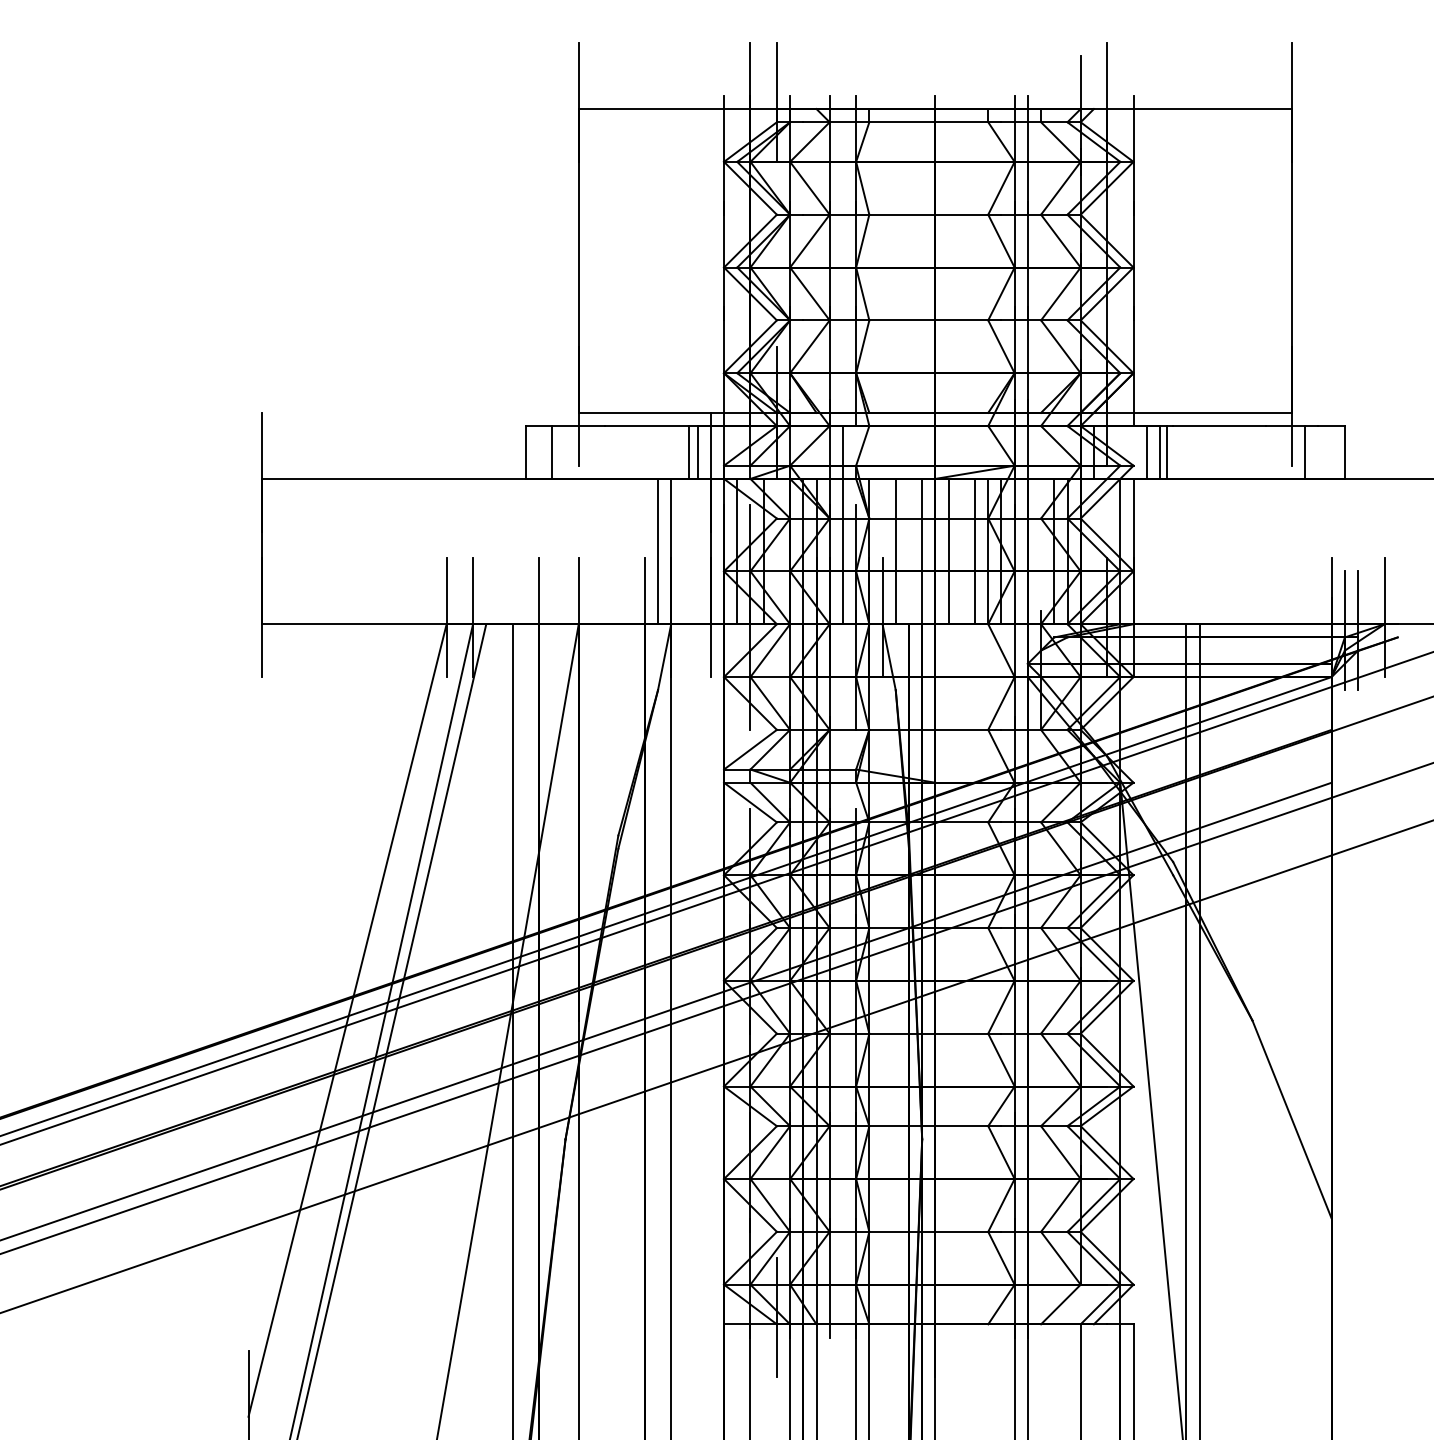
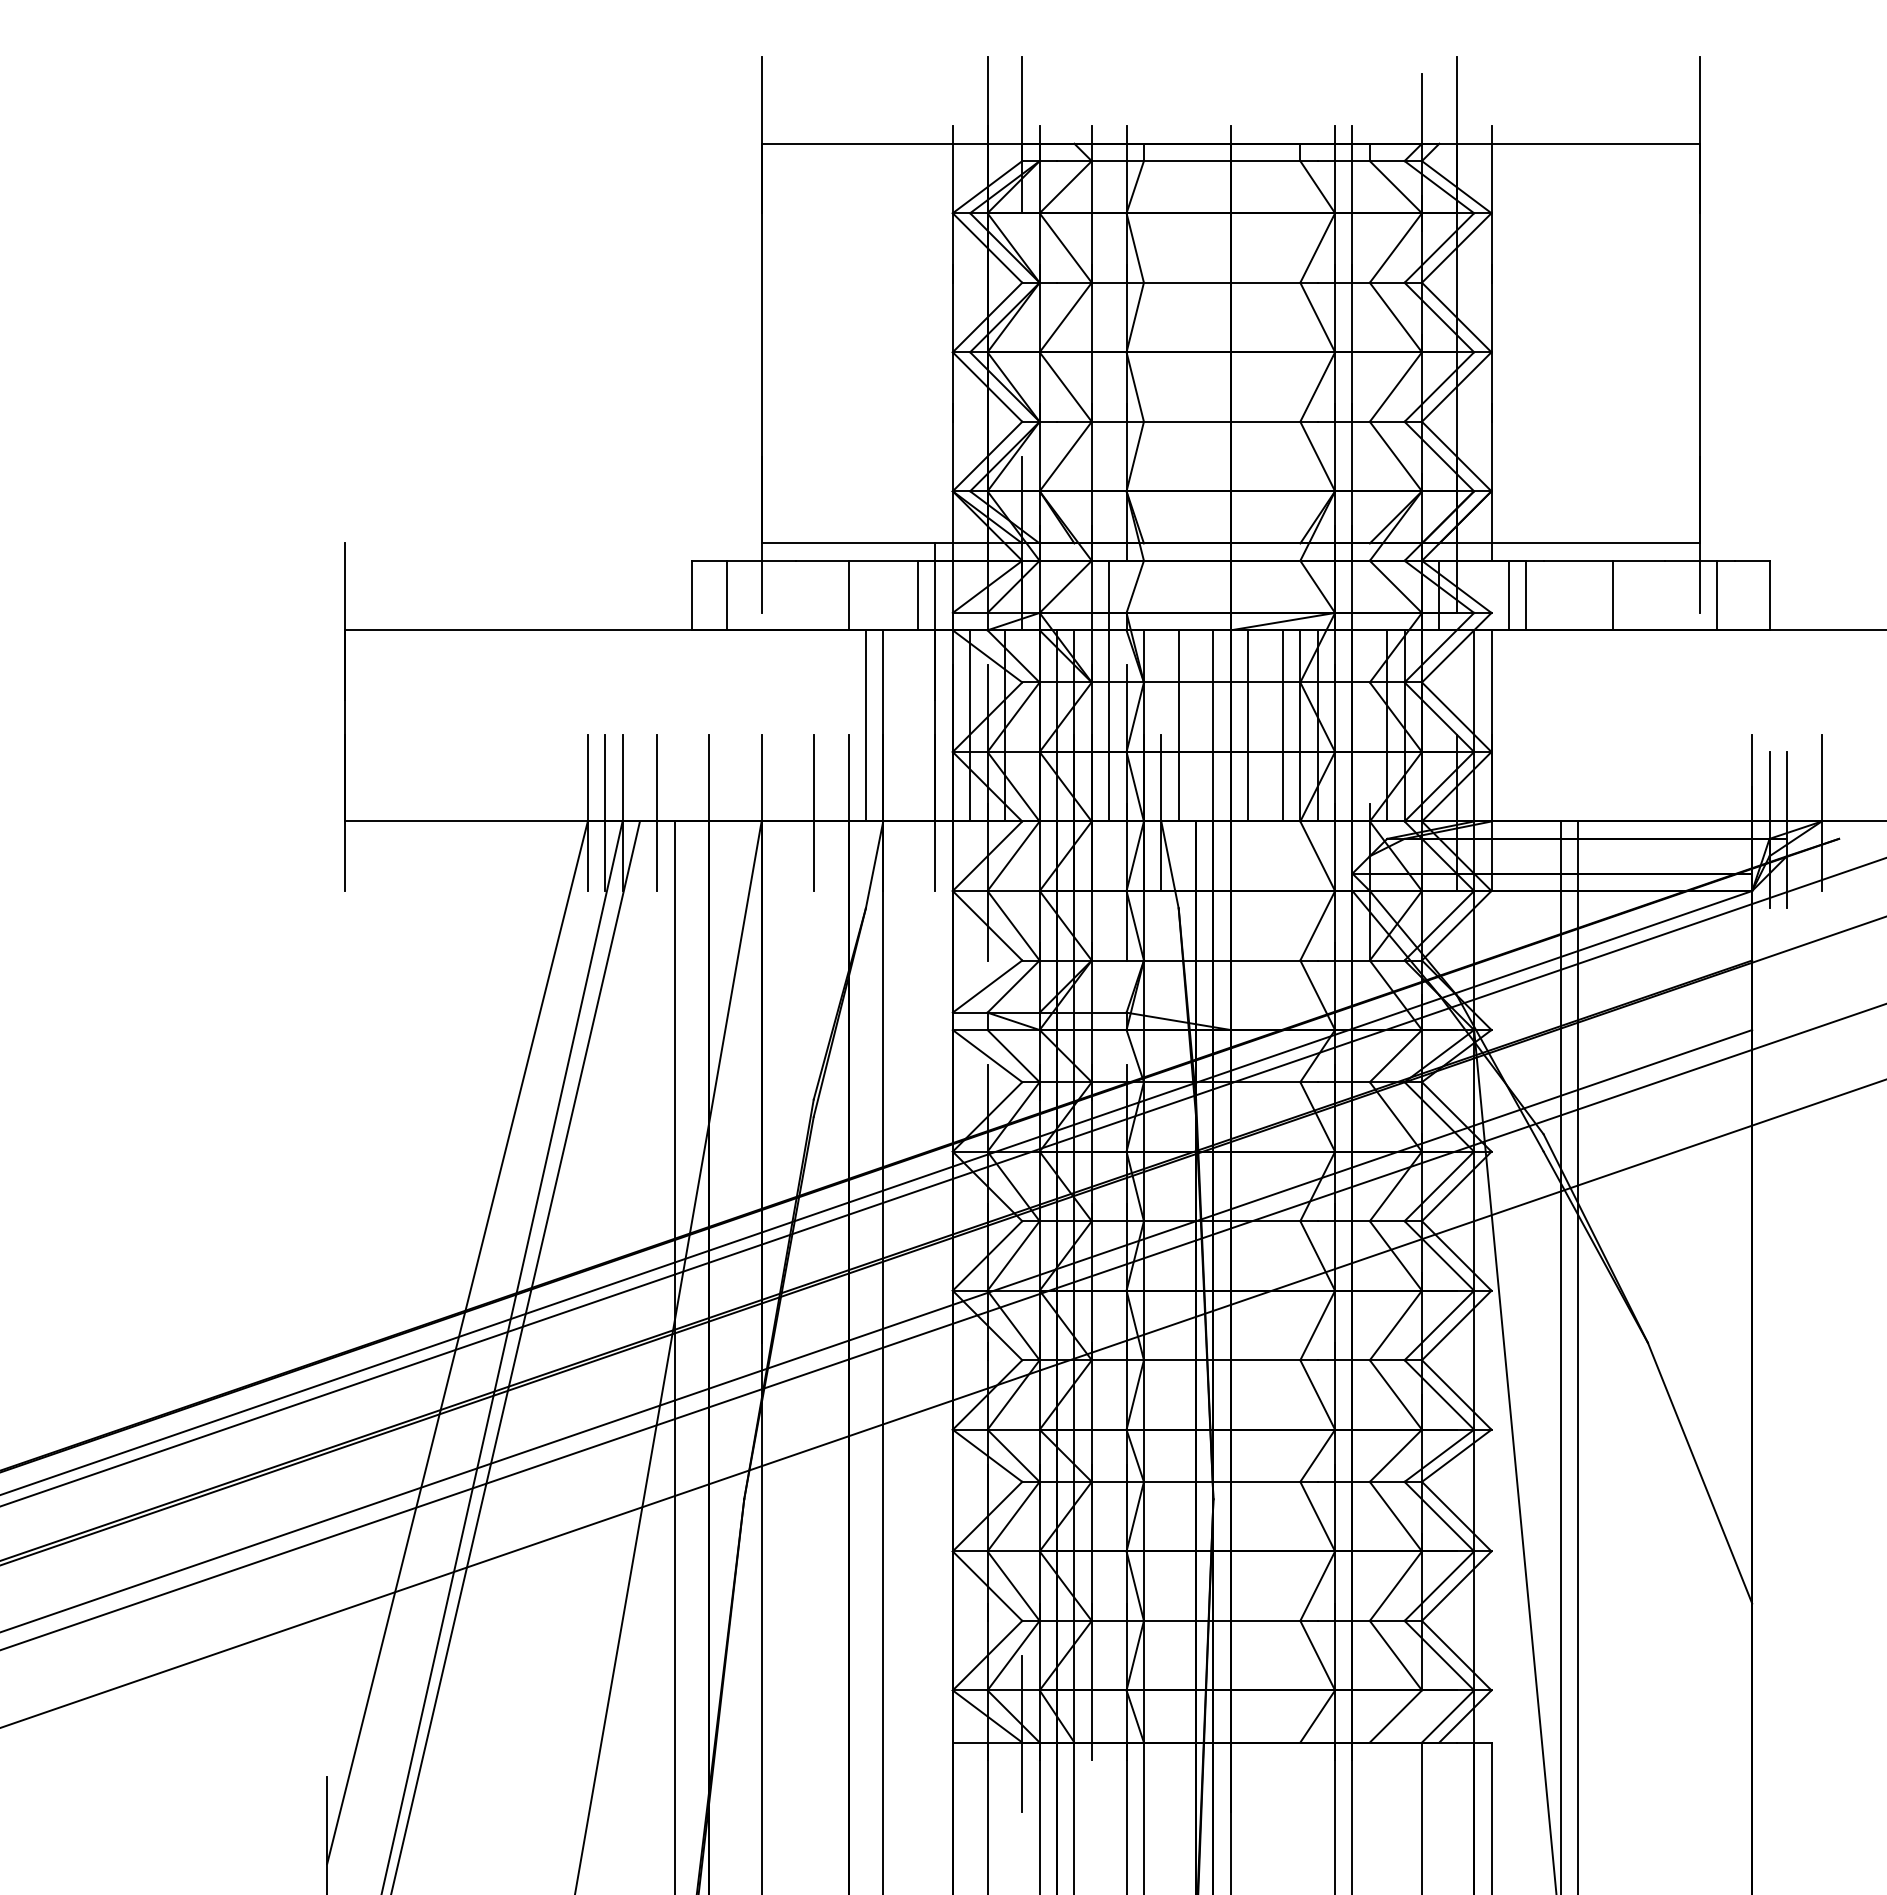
line: (688, 452) -> (848, 595), moved
line: (1167, 452) -> (1613, 595), moved
line: (460, 617) -> (605, 812), added
line: (499, 617) -> (657, 812), added
line: (618, 617) -> (813, 812), added

